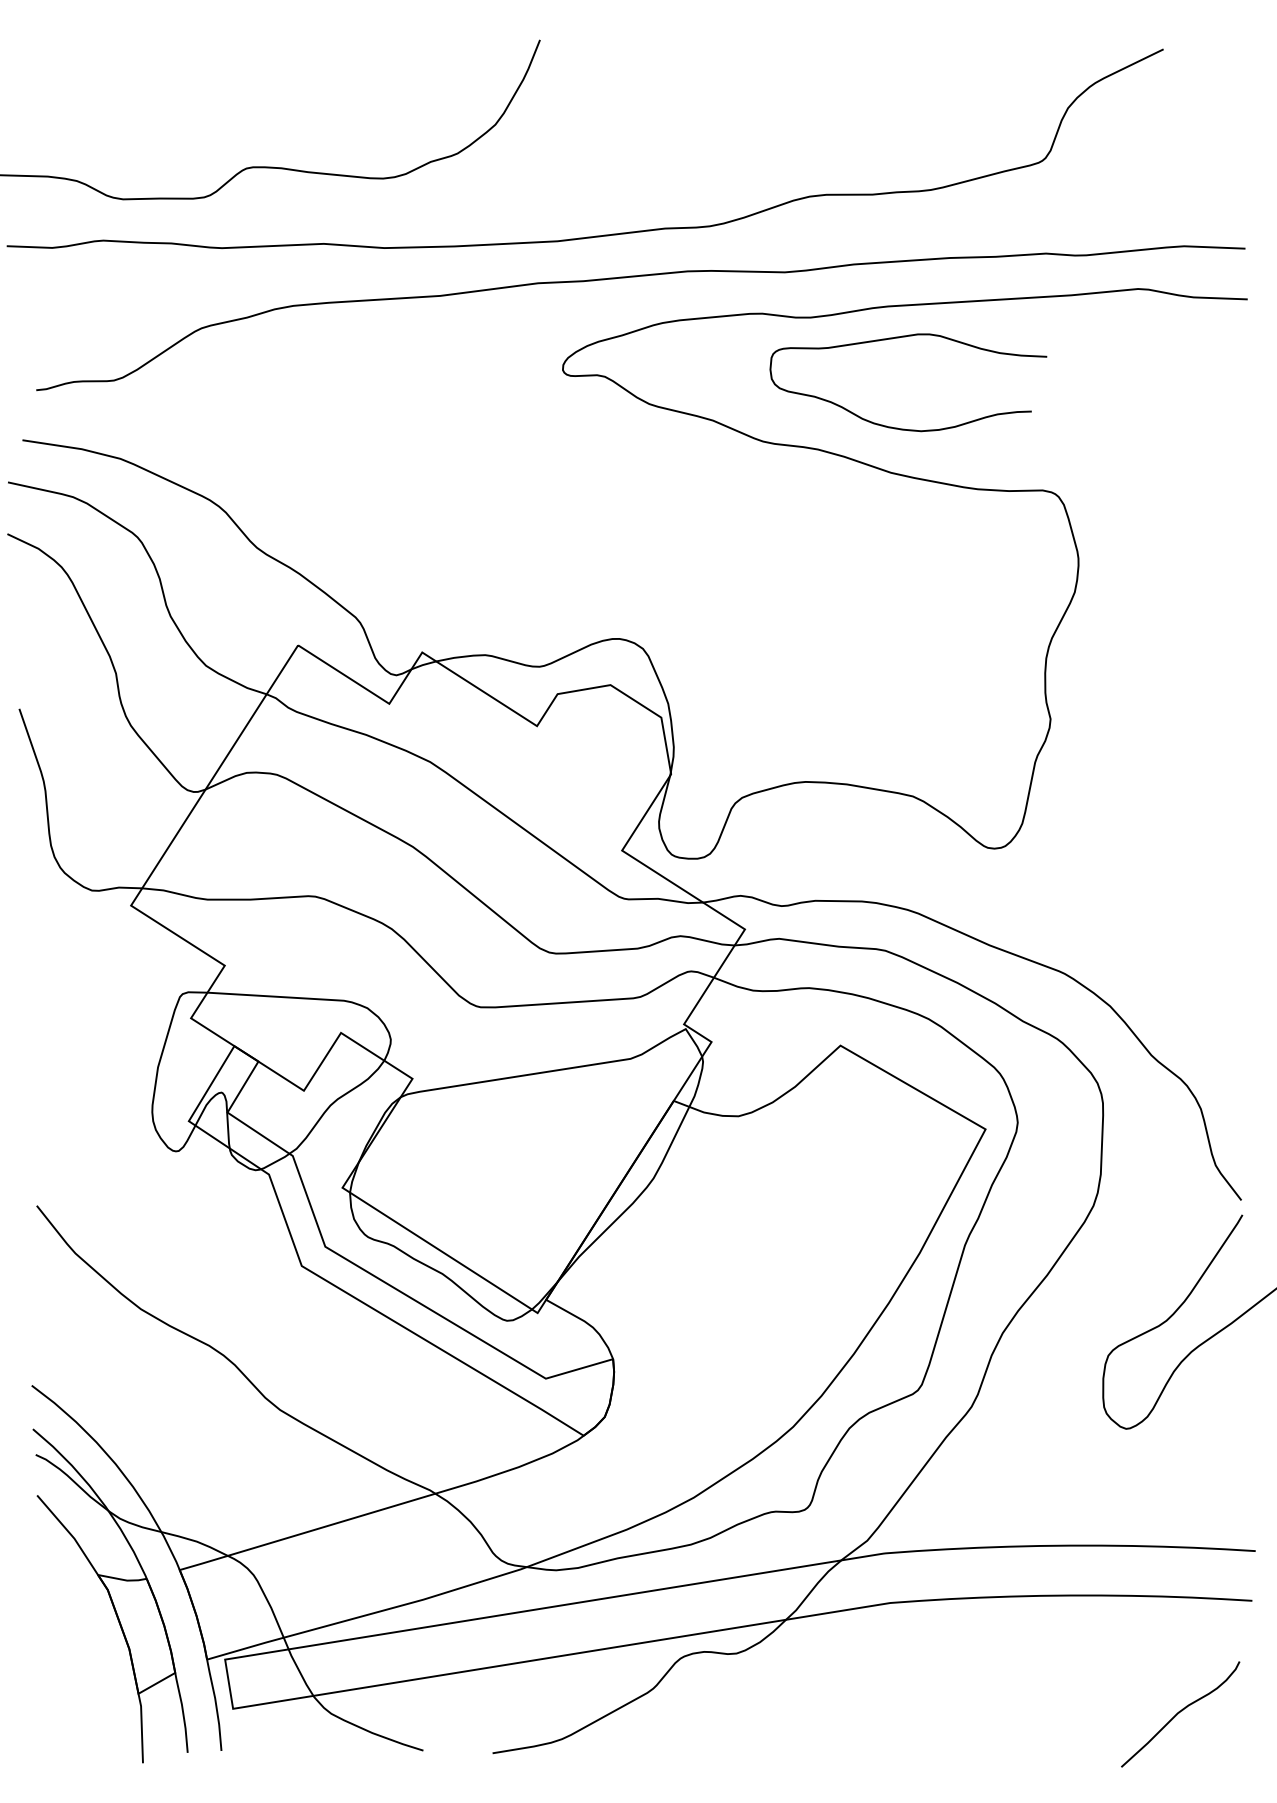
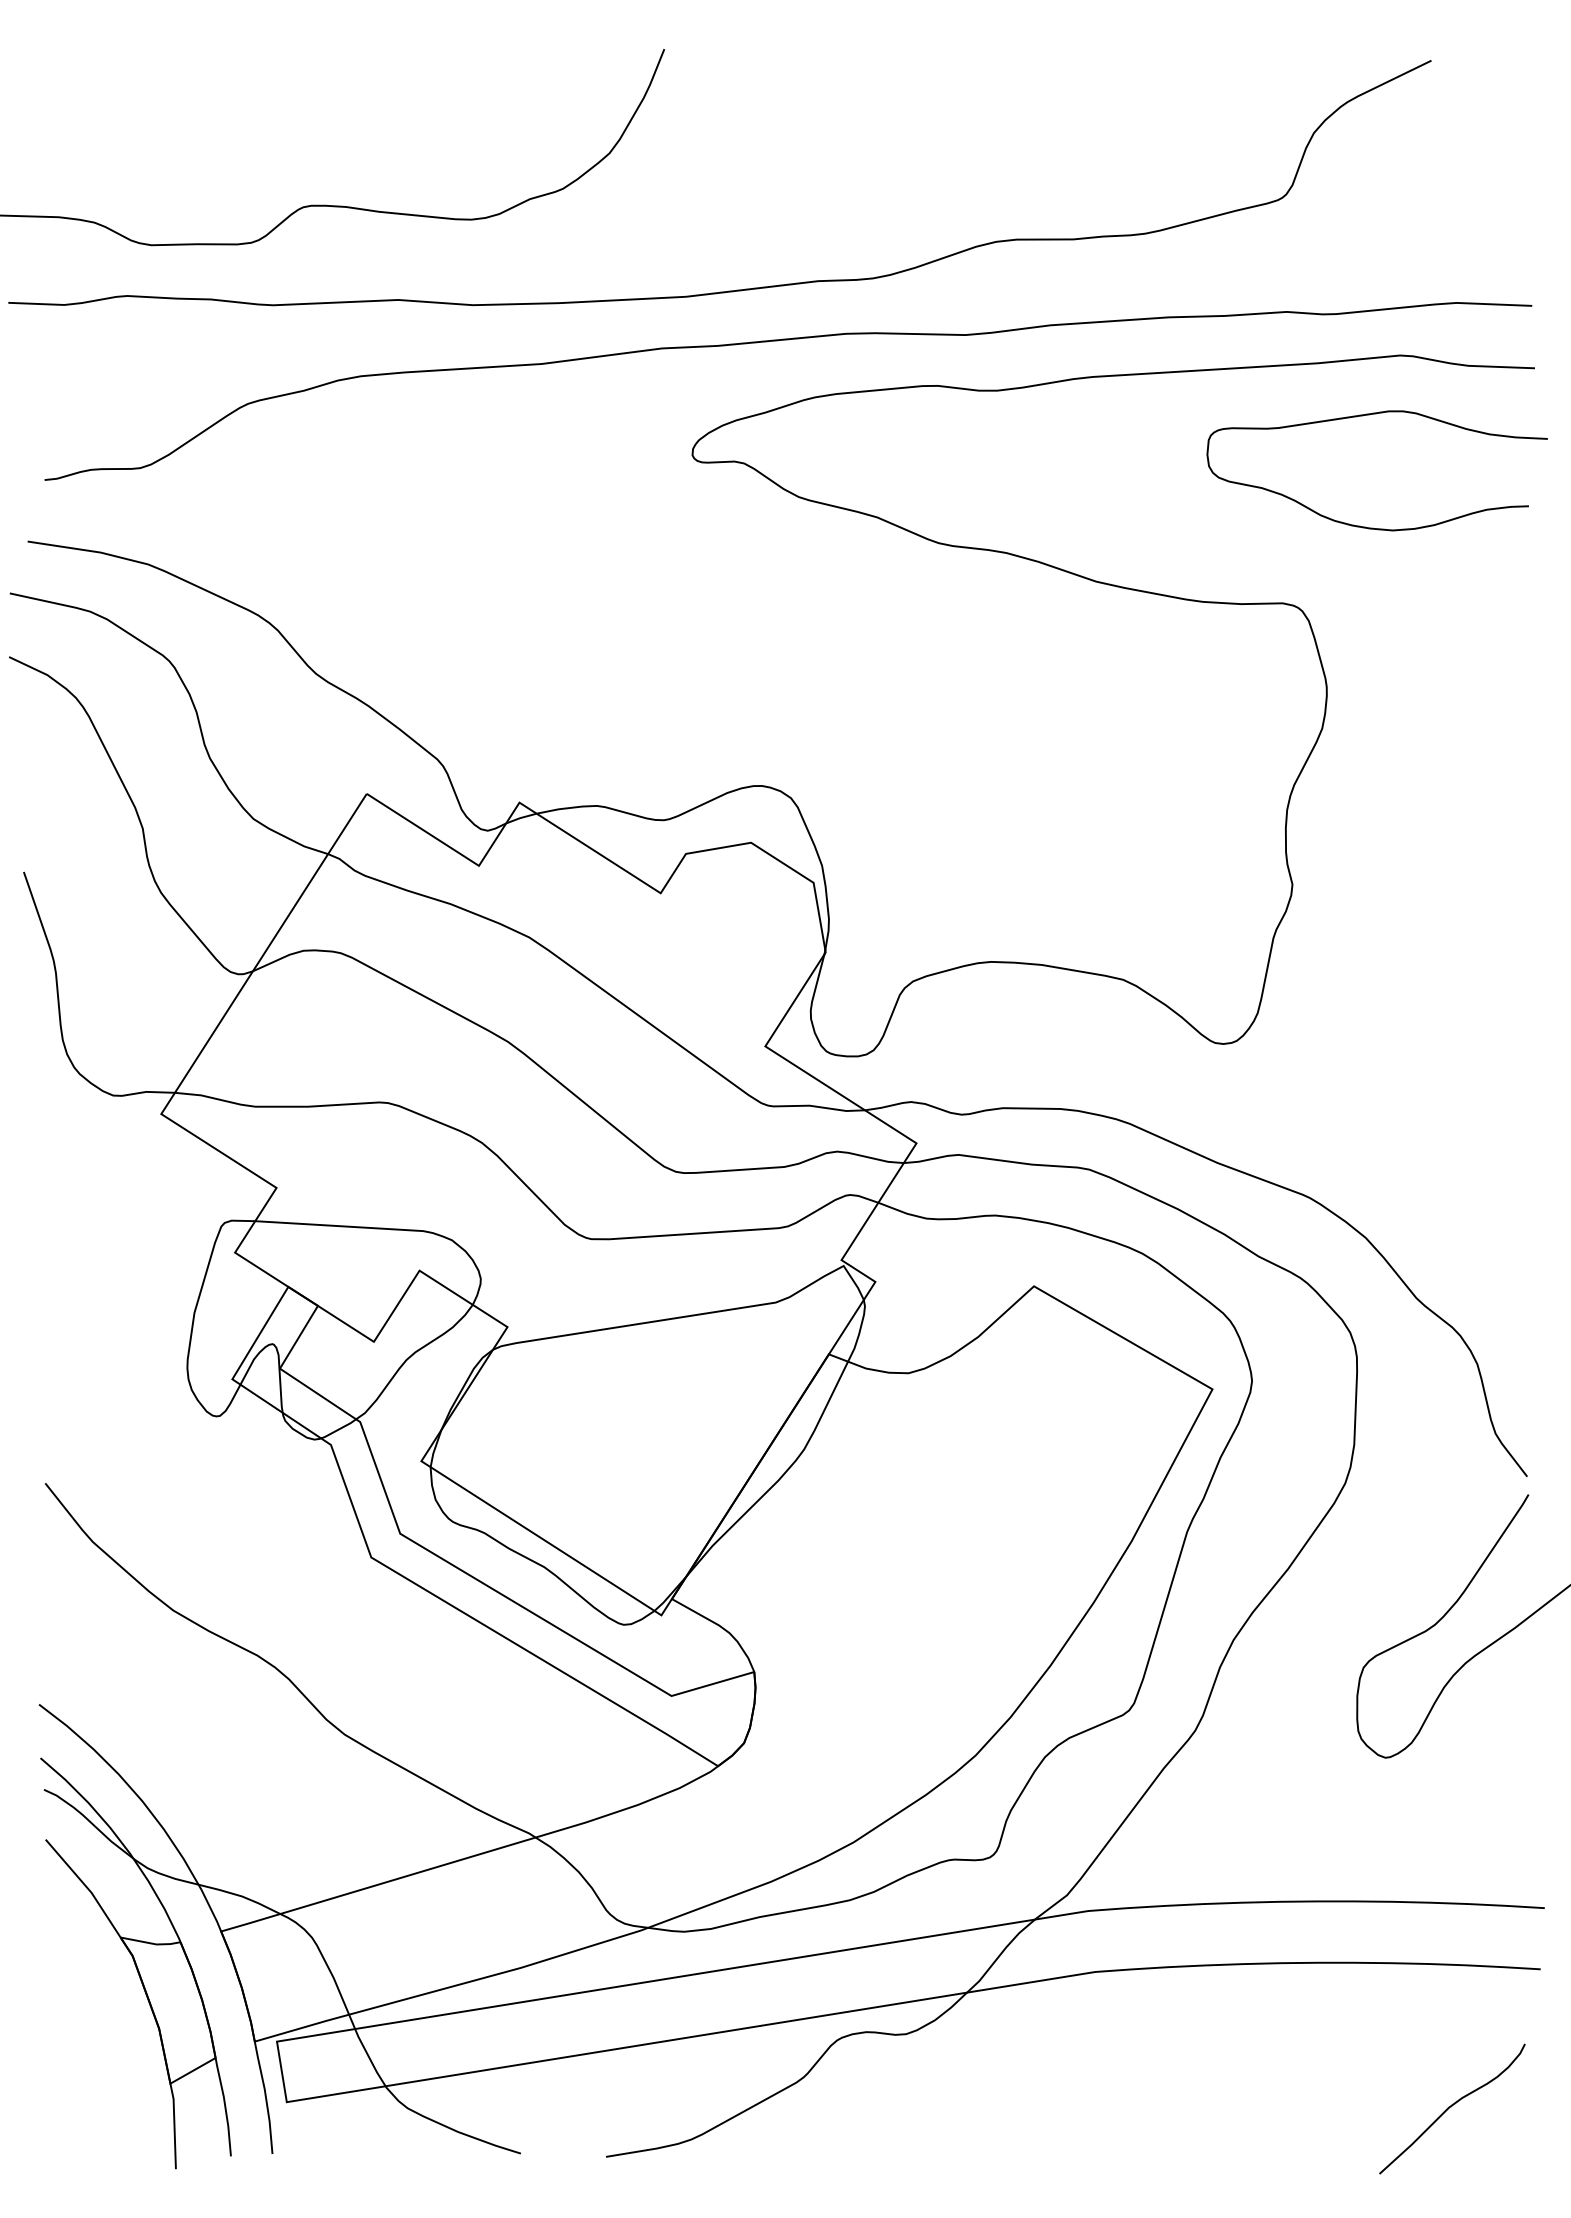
curve: (899, 338) -> (1366, 416), moved

